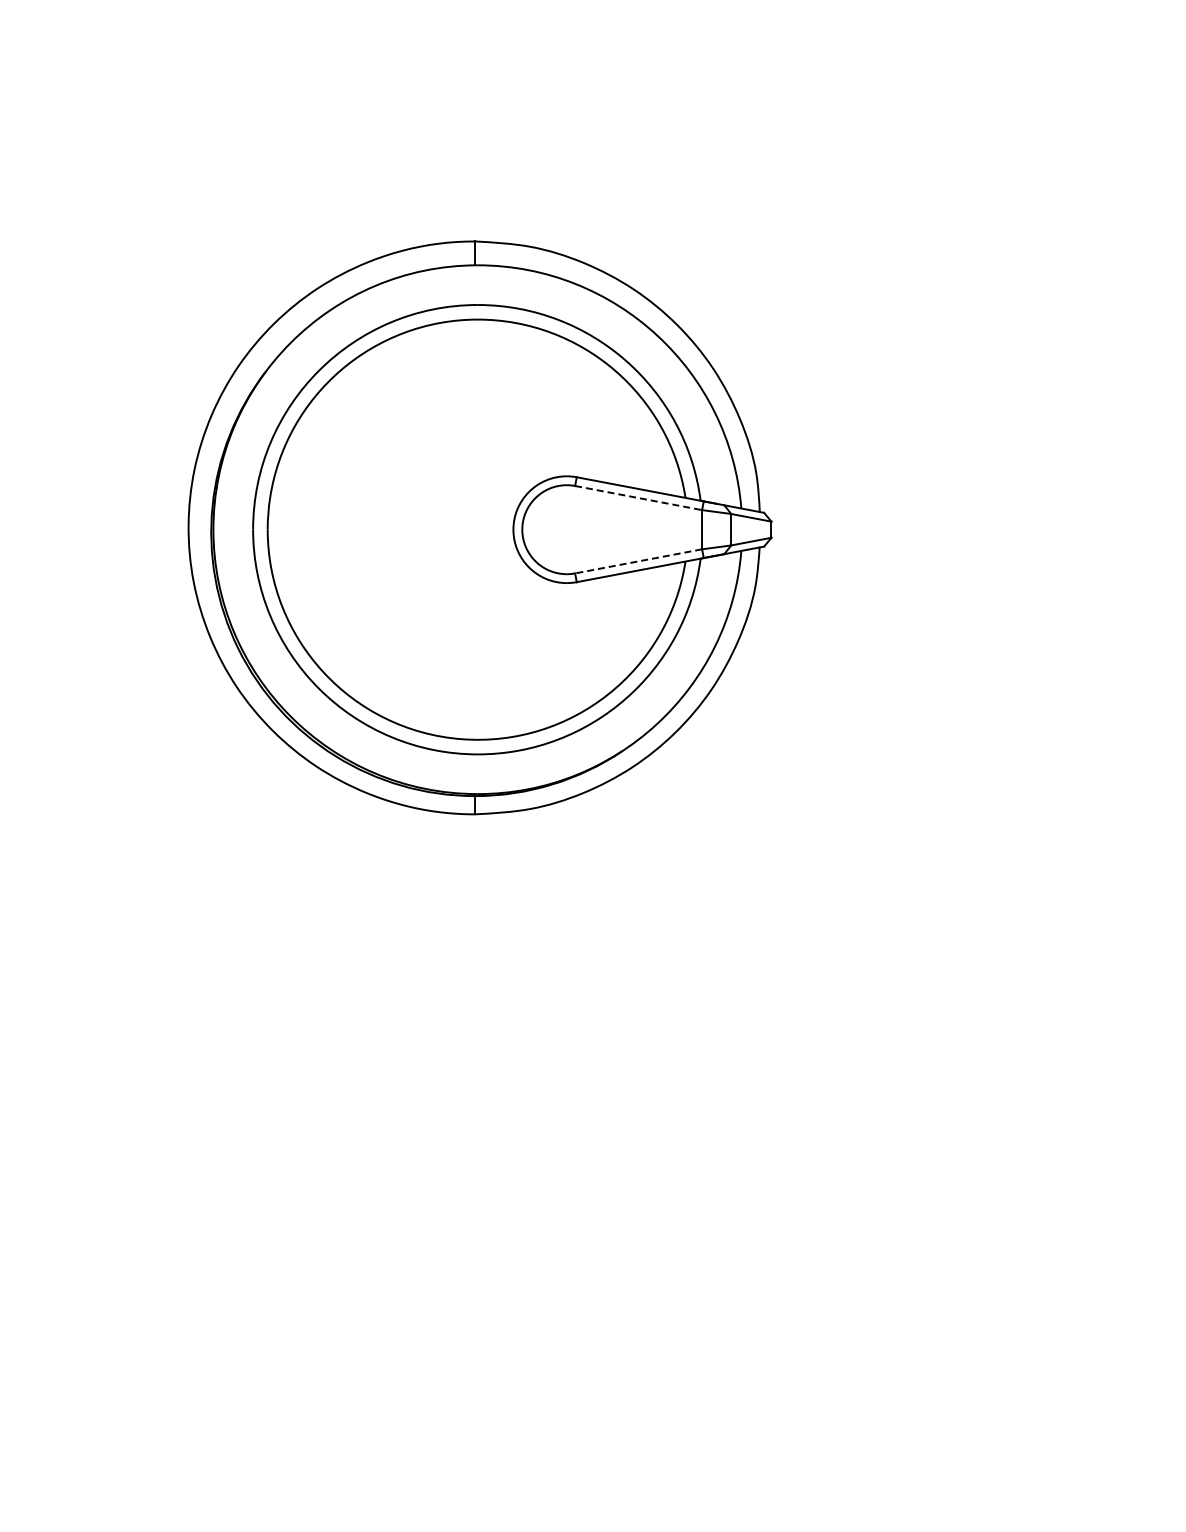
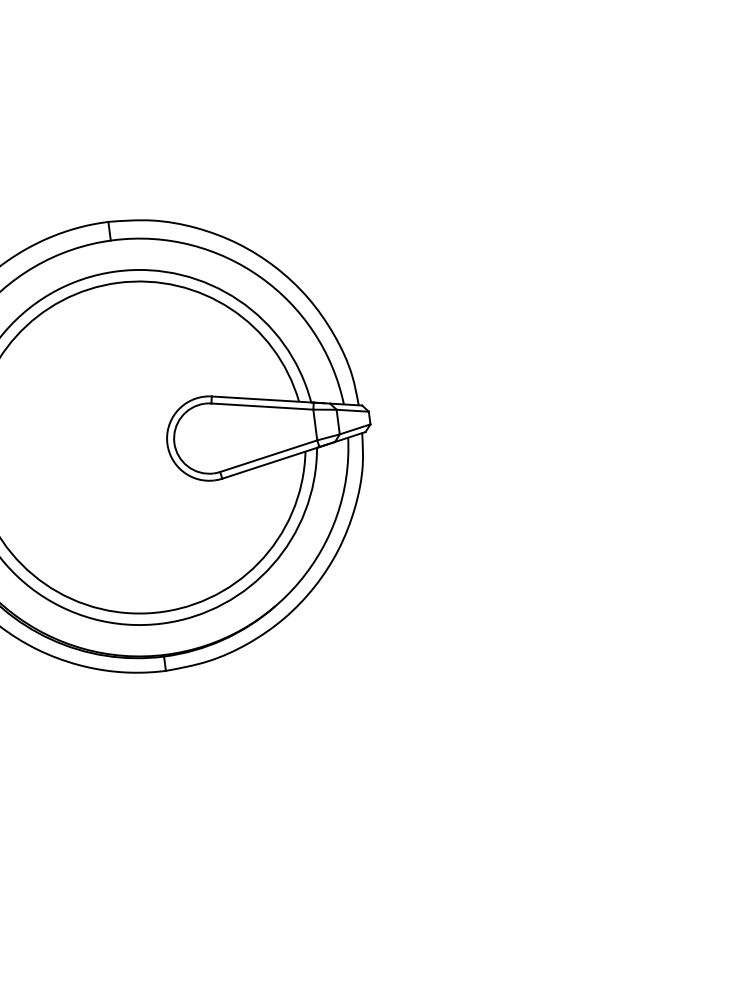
line: (638, 498) -> (262, 406), dashed -> solid
line: (638, 561) -> (268, 456), dashed -> solid

